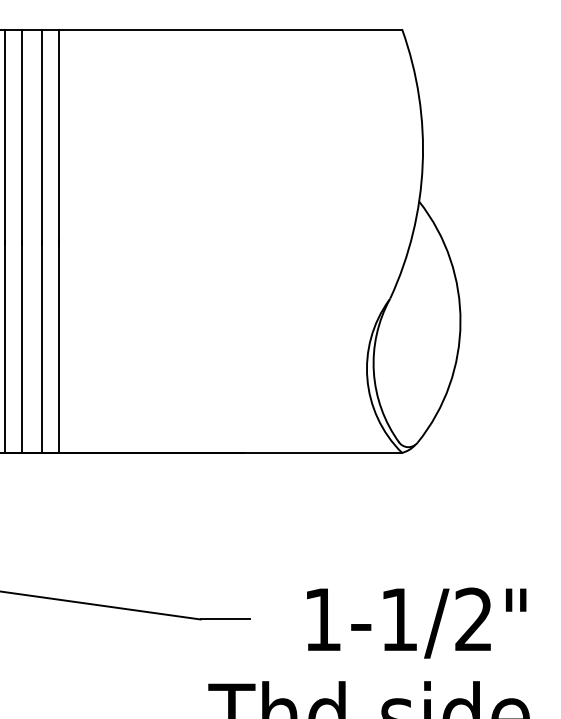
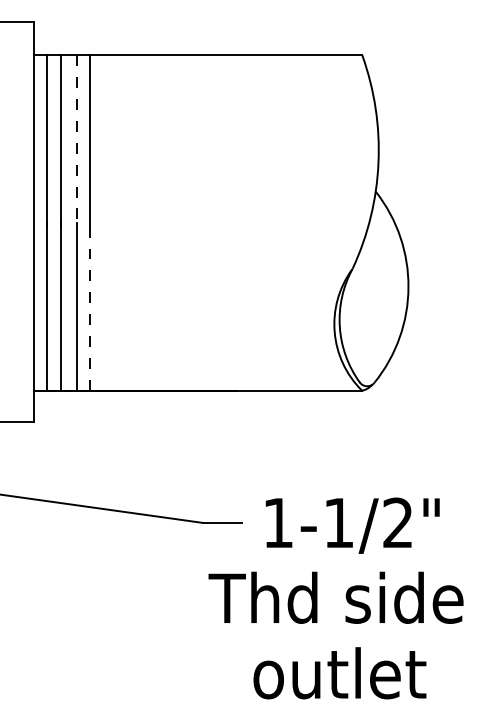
line: (41, 138) -> (76, 141), solid -> dashed
line: (58, 346) -> (89, 306), solid -> dashed
text: (416, 622) -> (352, 525), moved

